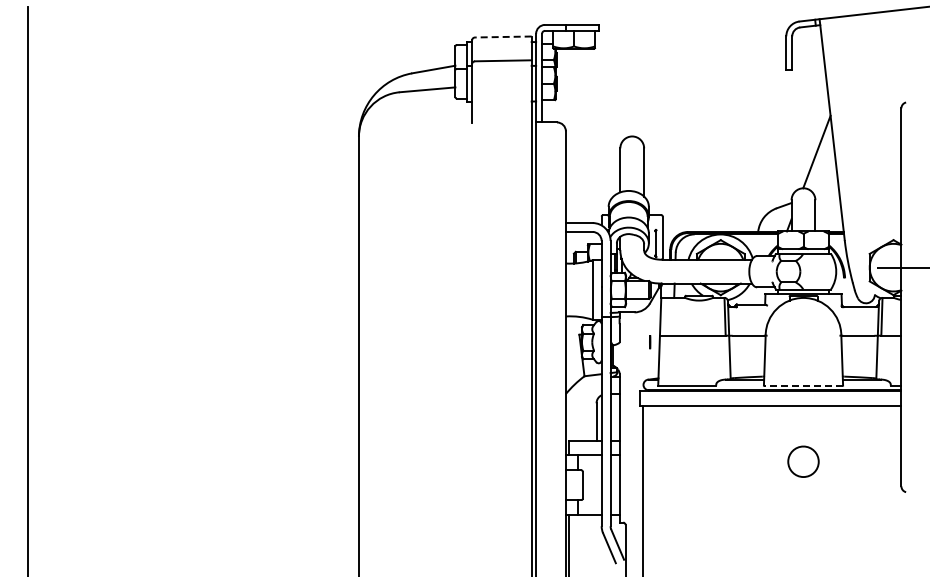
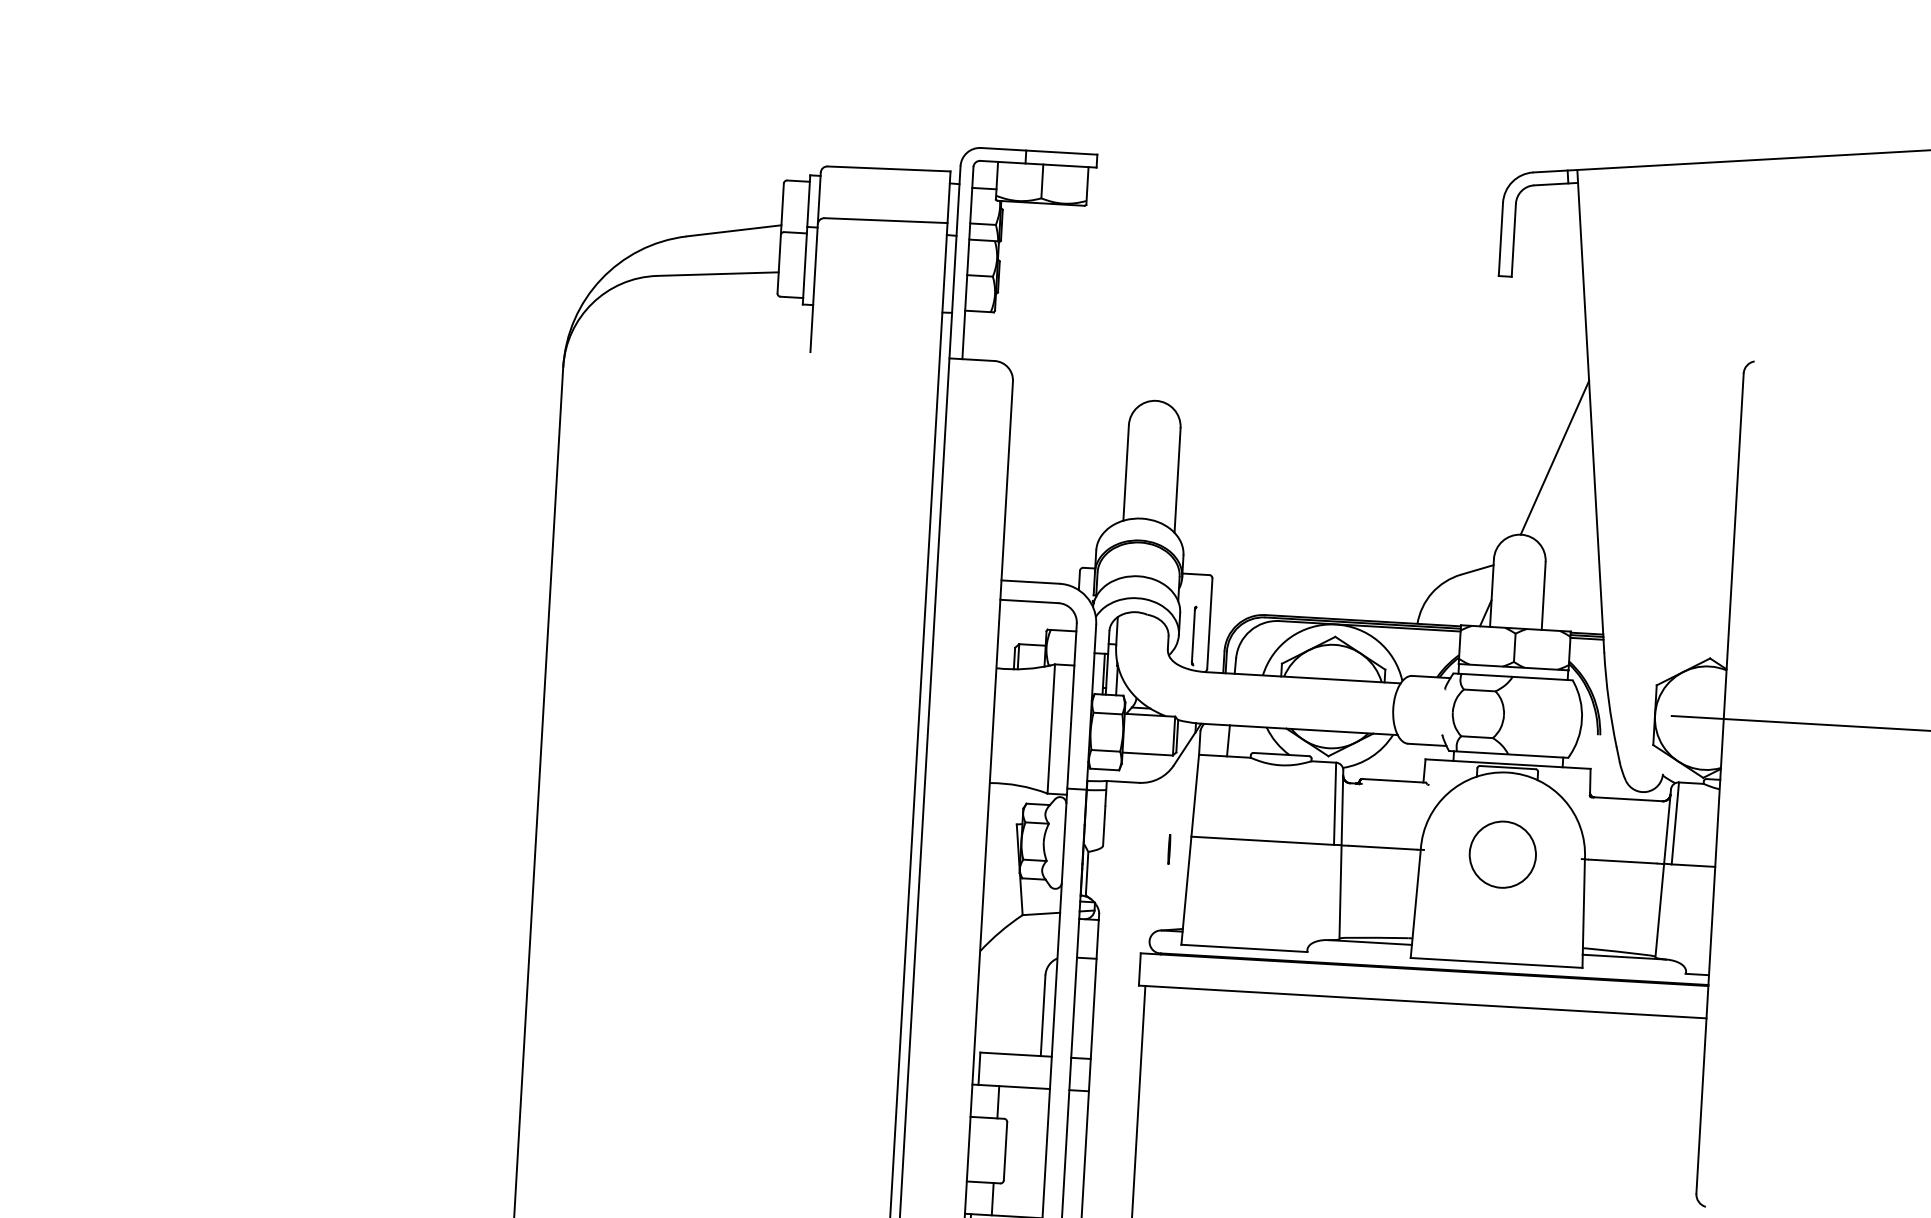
line: (502, 37) -> (887, 169), dashed -> solid
line: (803, 385) -> (1496, 962), dashed -> solid
part: (803, 461) -> (1502, 854), moved

